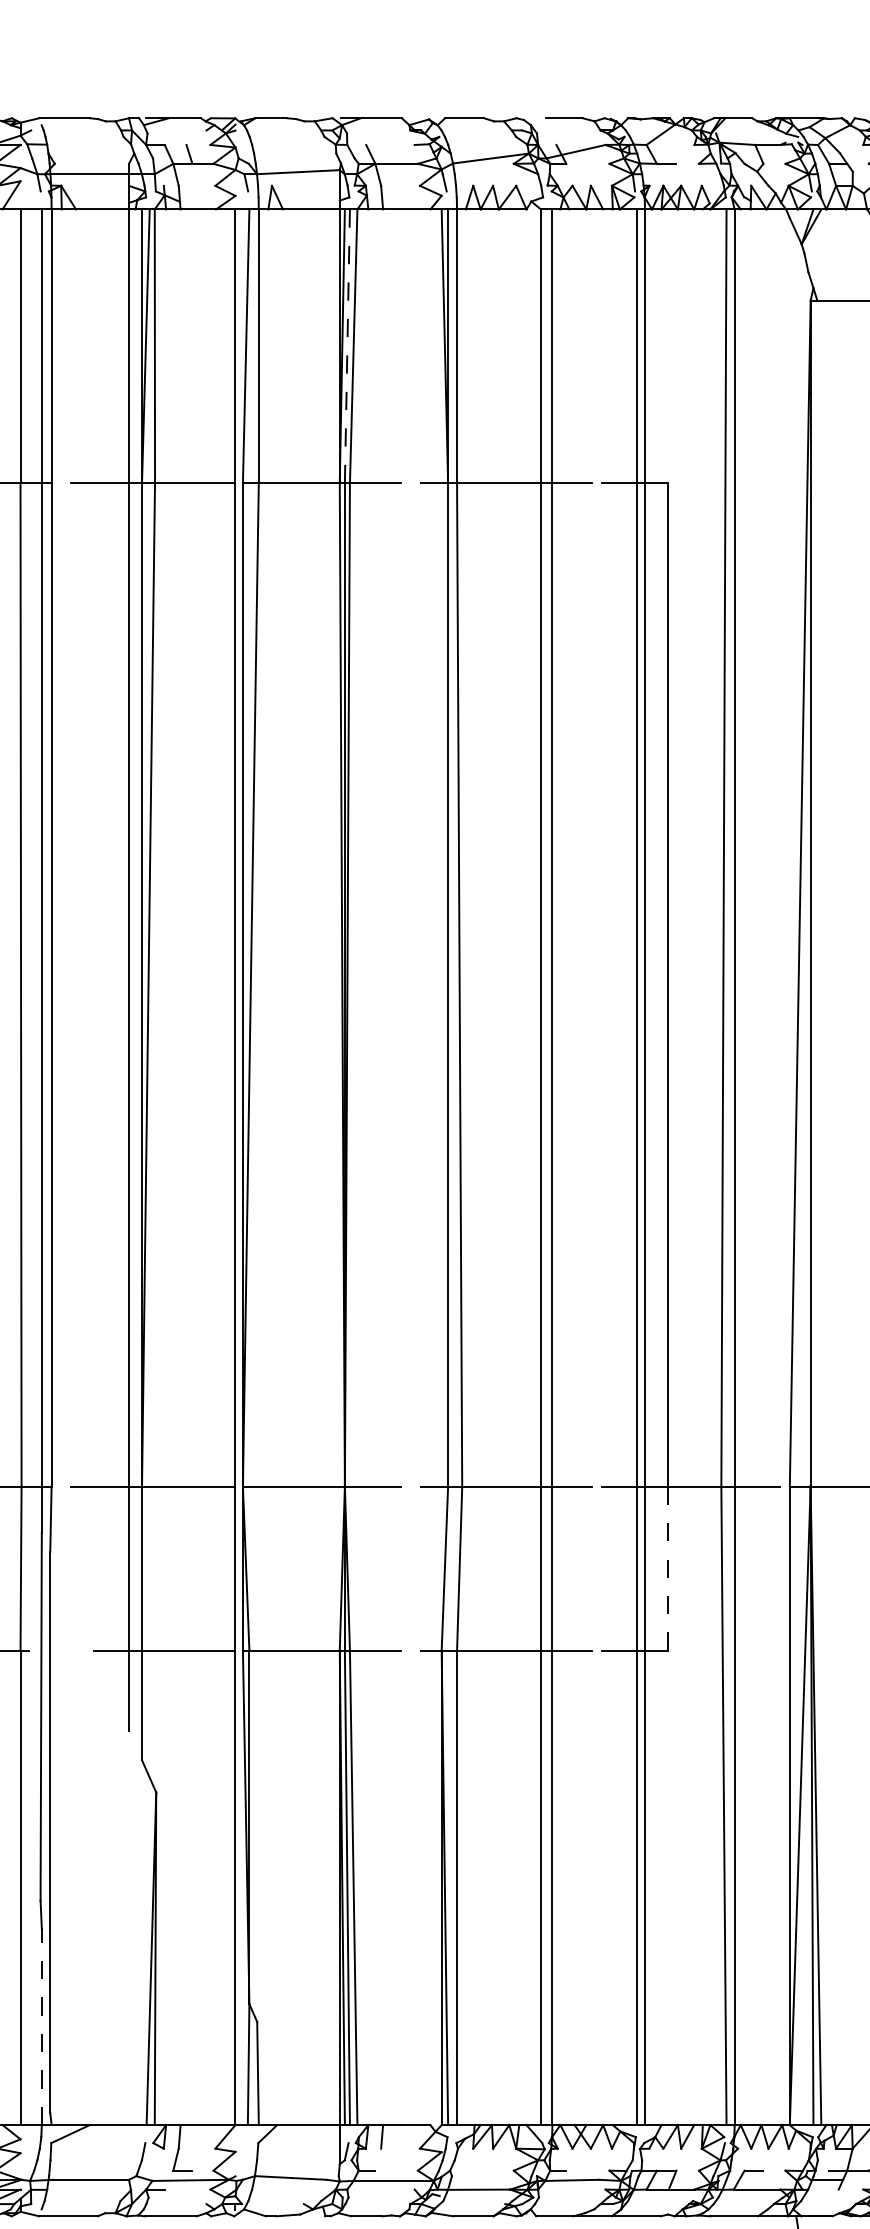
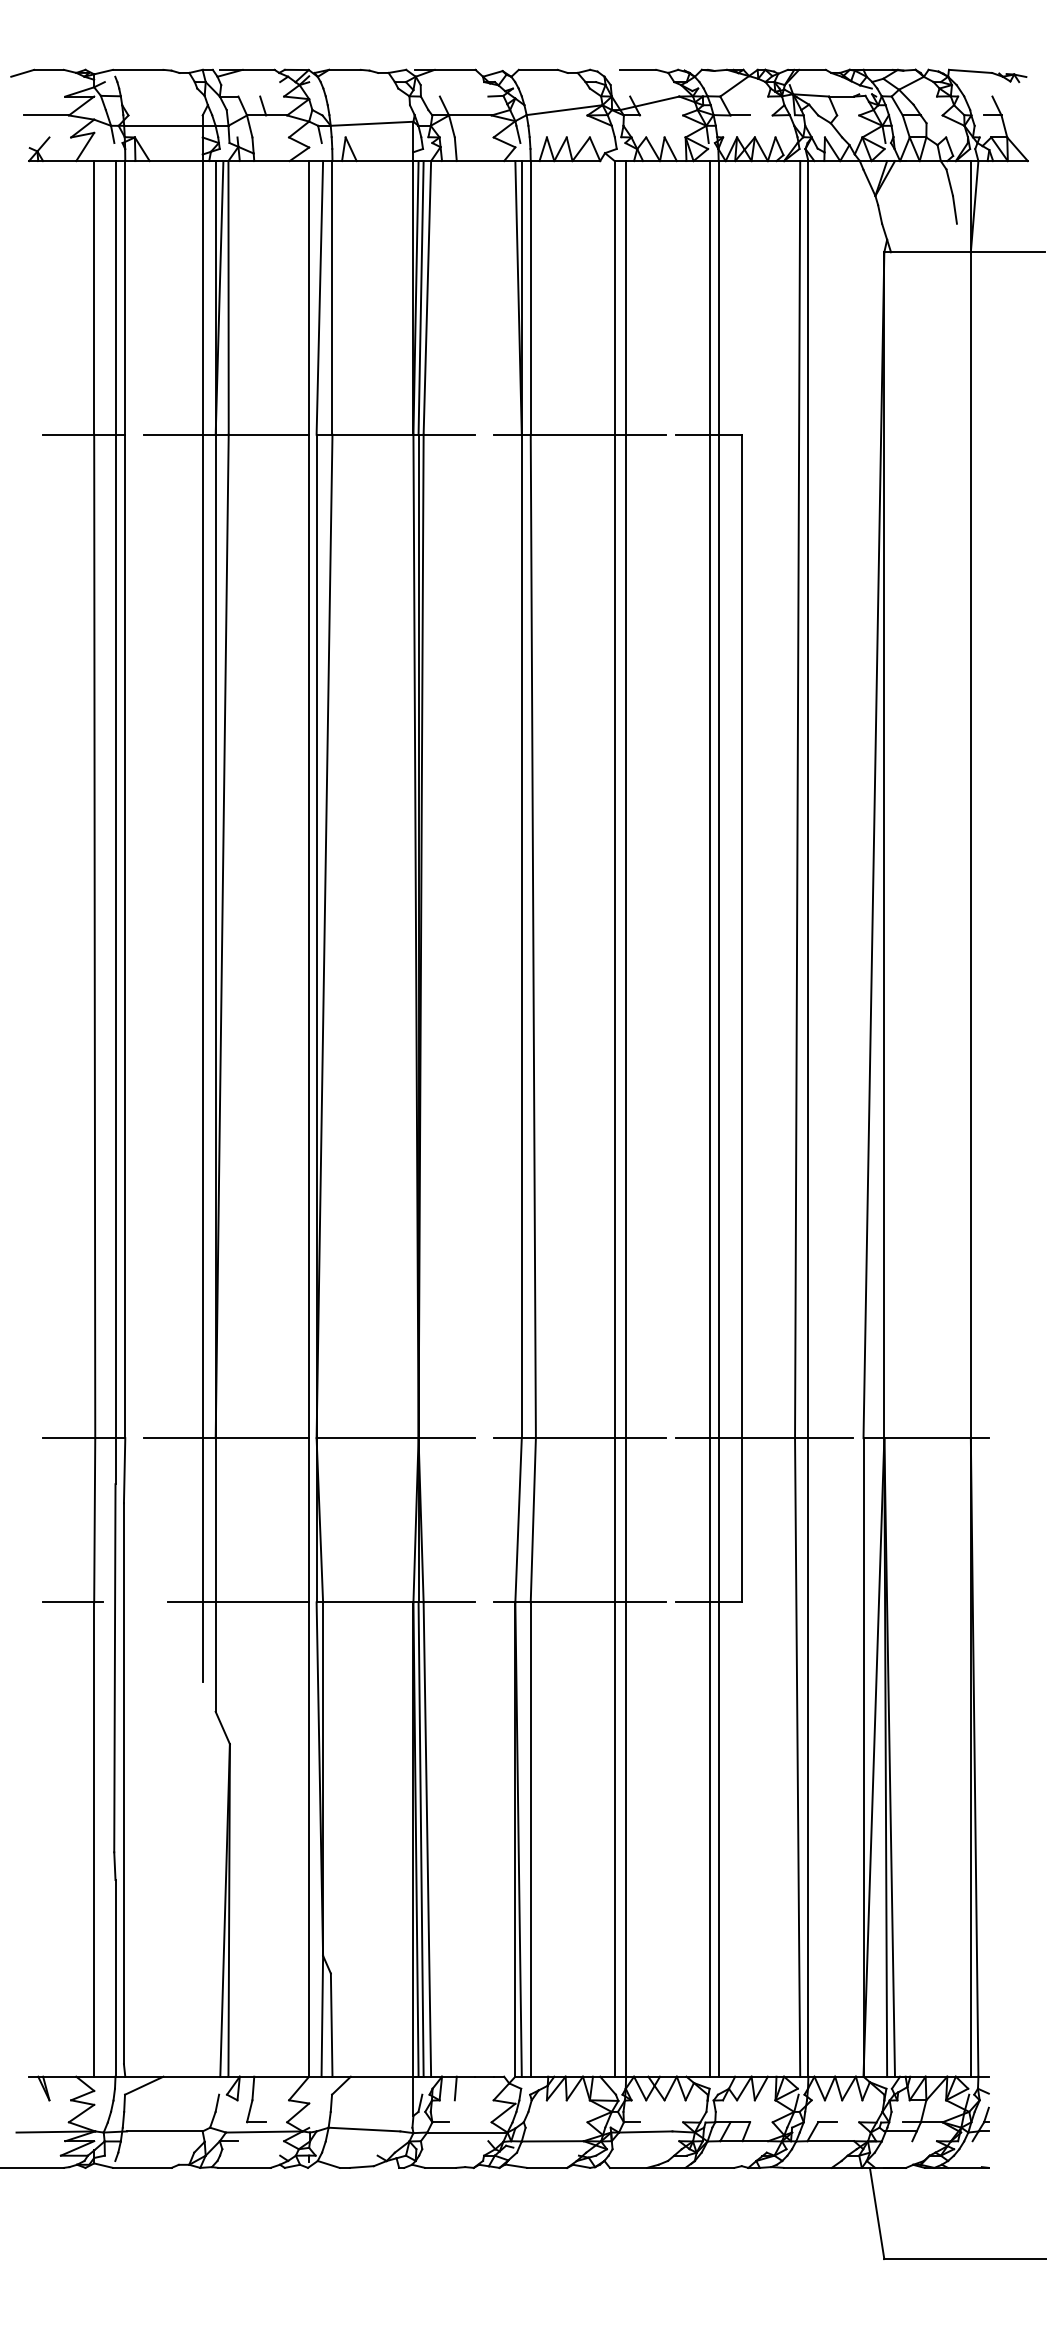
line: (347, 345) -> (421, 297), dashed -> solid
line: (667, 1567) -> (741, 1519), dashed -> solid
line: (41, 2025) -> (115, 1977), dashed -> solid

